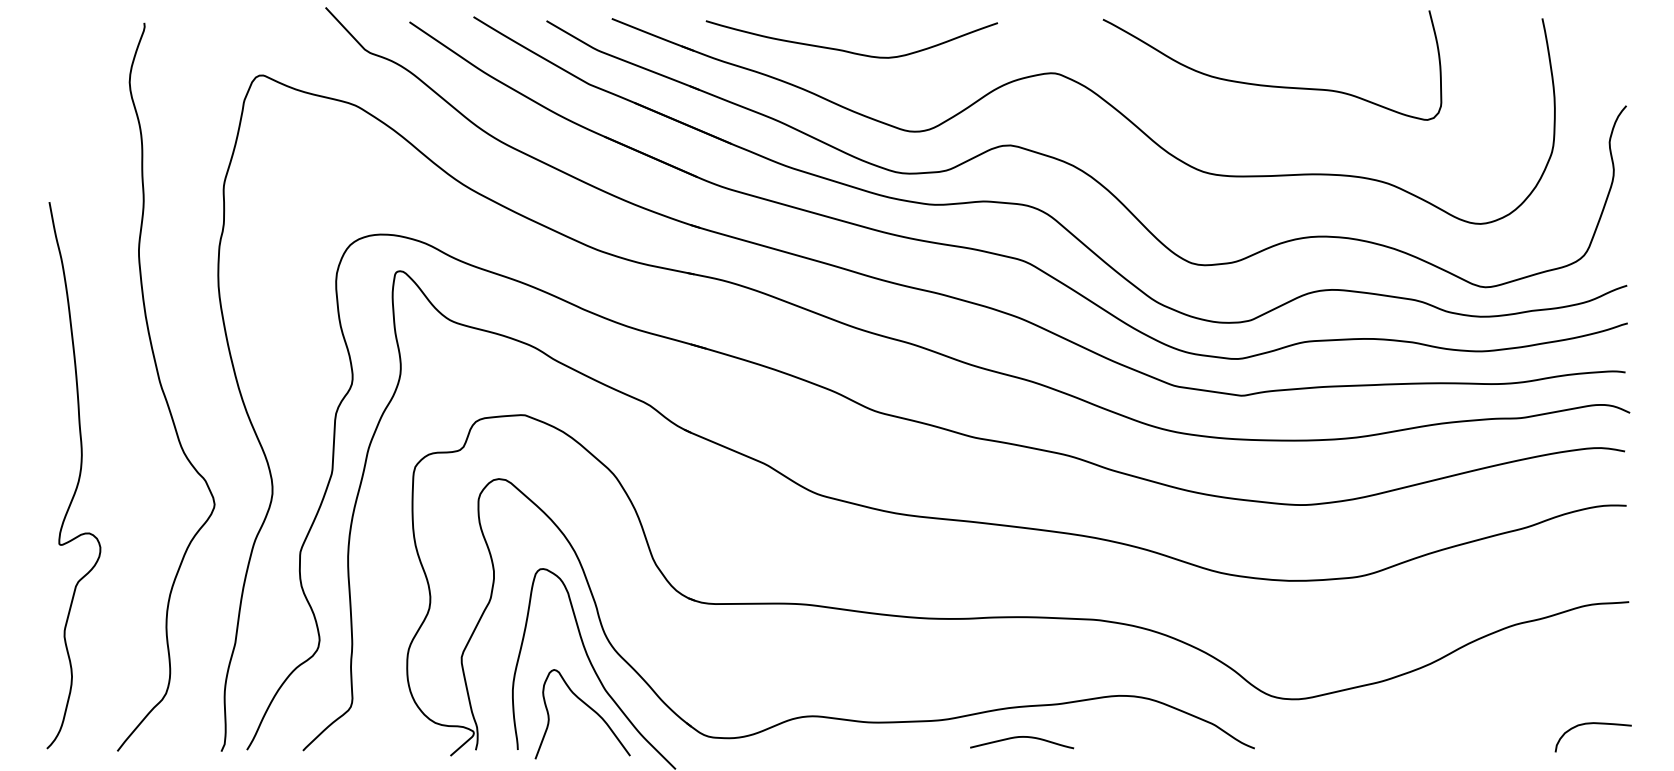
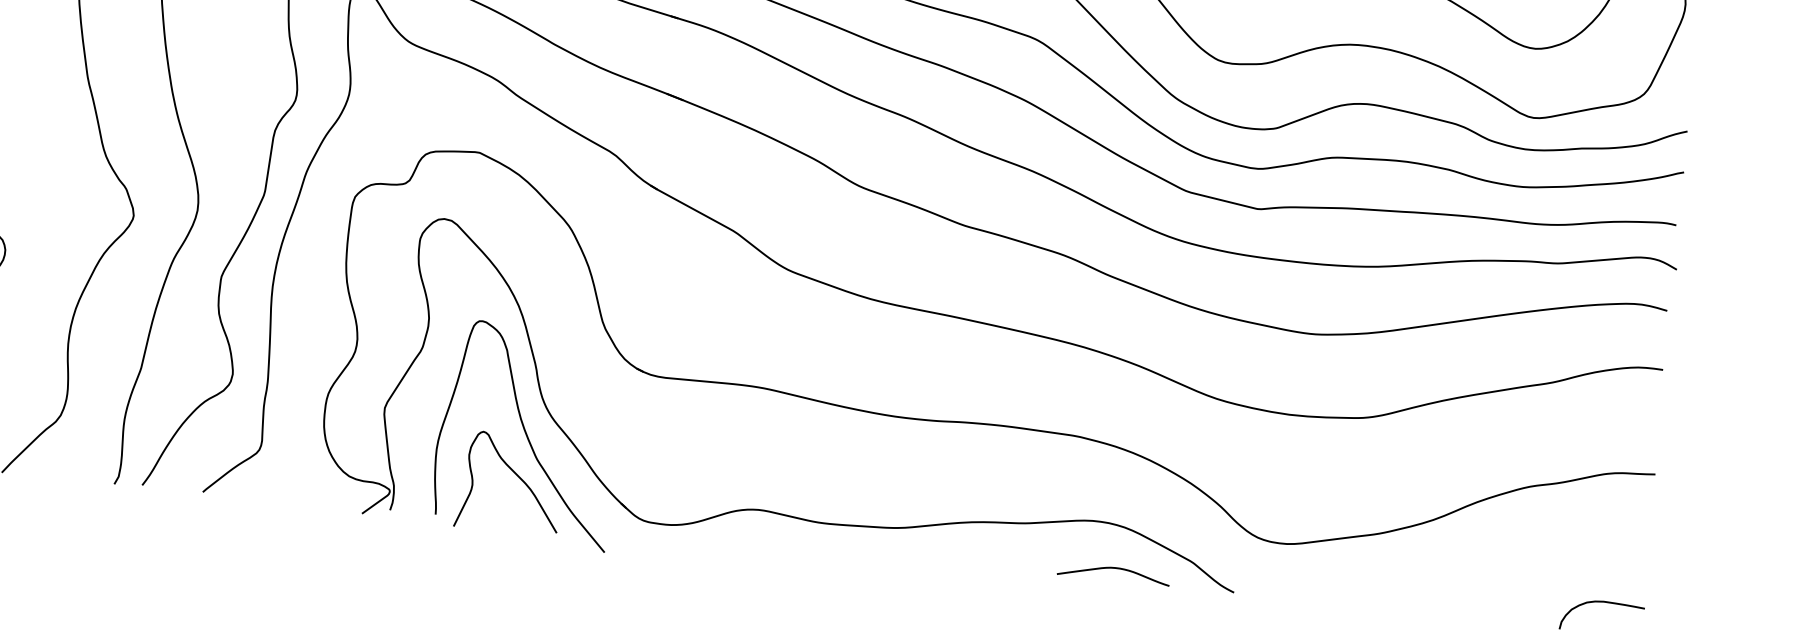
curve: (1022, 737) -> (1114, 568), moved

